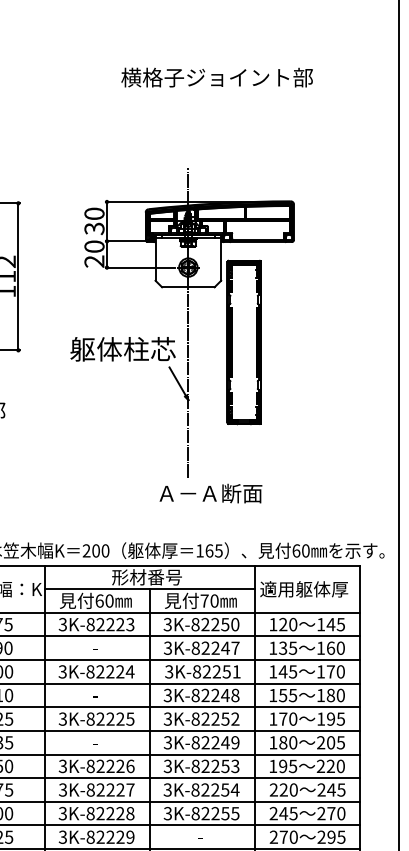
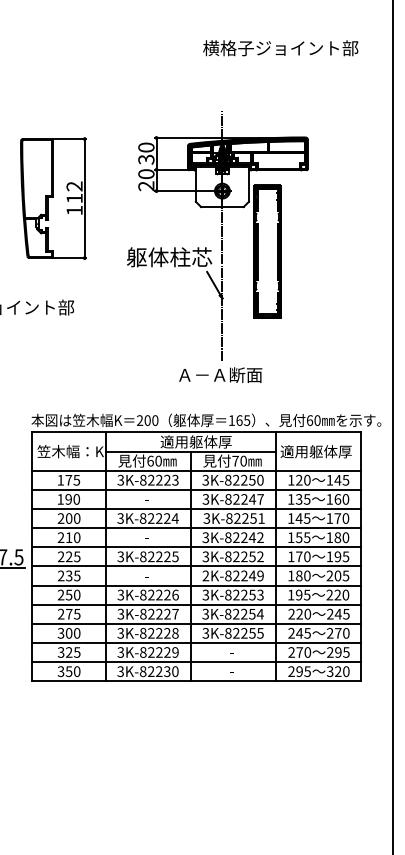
text: (216, 77) -> (280, 48), moved
text: (210, 492) -> (220, 374), moved
text: (155, 576) -> (195, 441), 形材番号 -> 適用躯体厚
text: (235, 695) -> (260, 537), 3K-82248 -> 3K-82242
text: (167, 743) -> (205, 576), 3K-82249 -> 2K-82249

